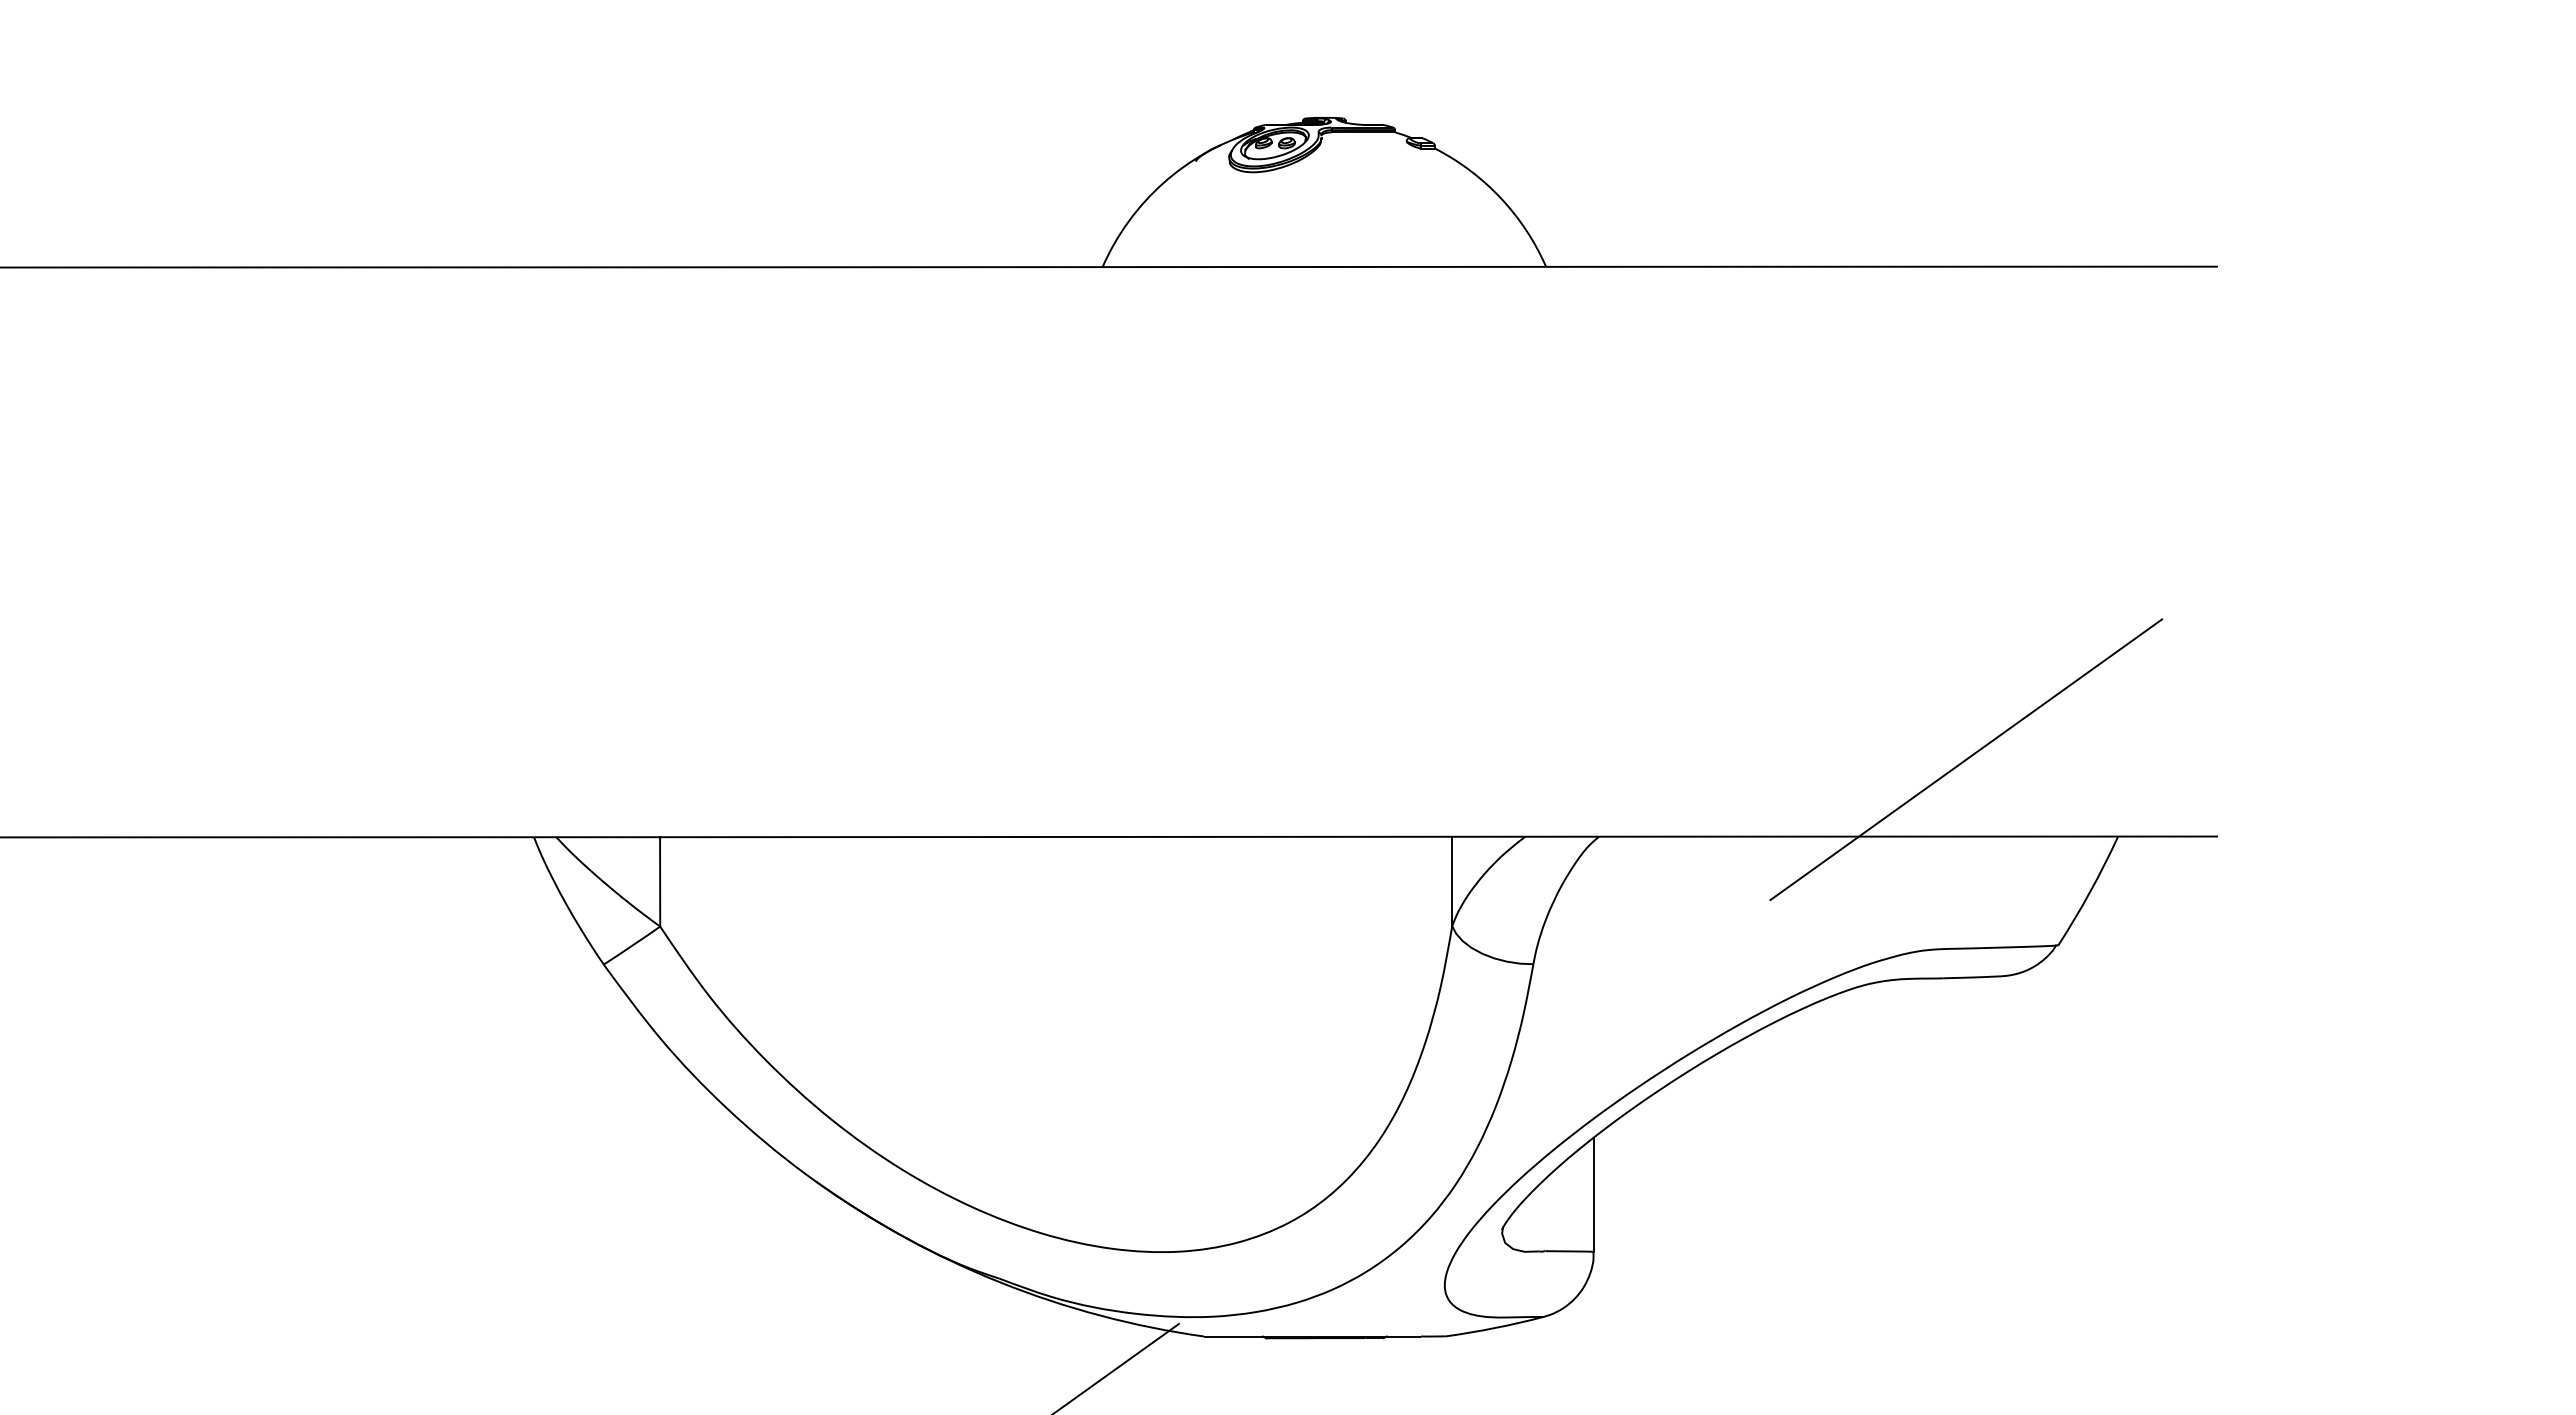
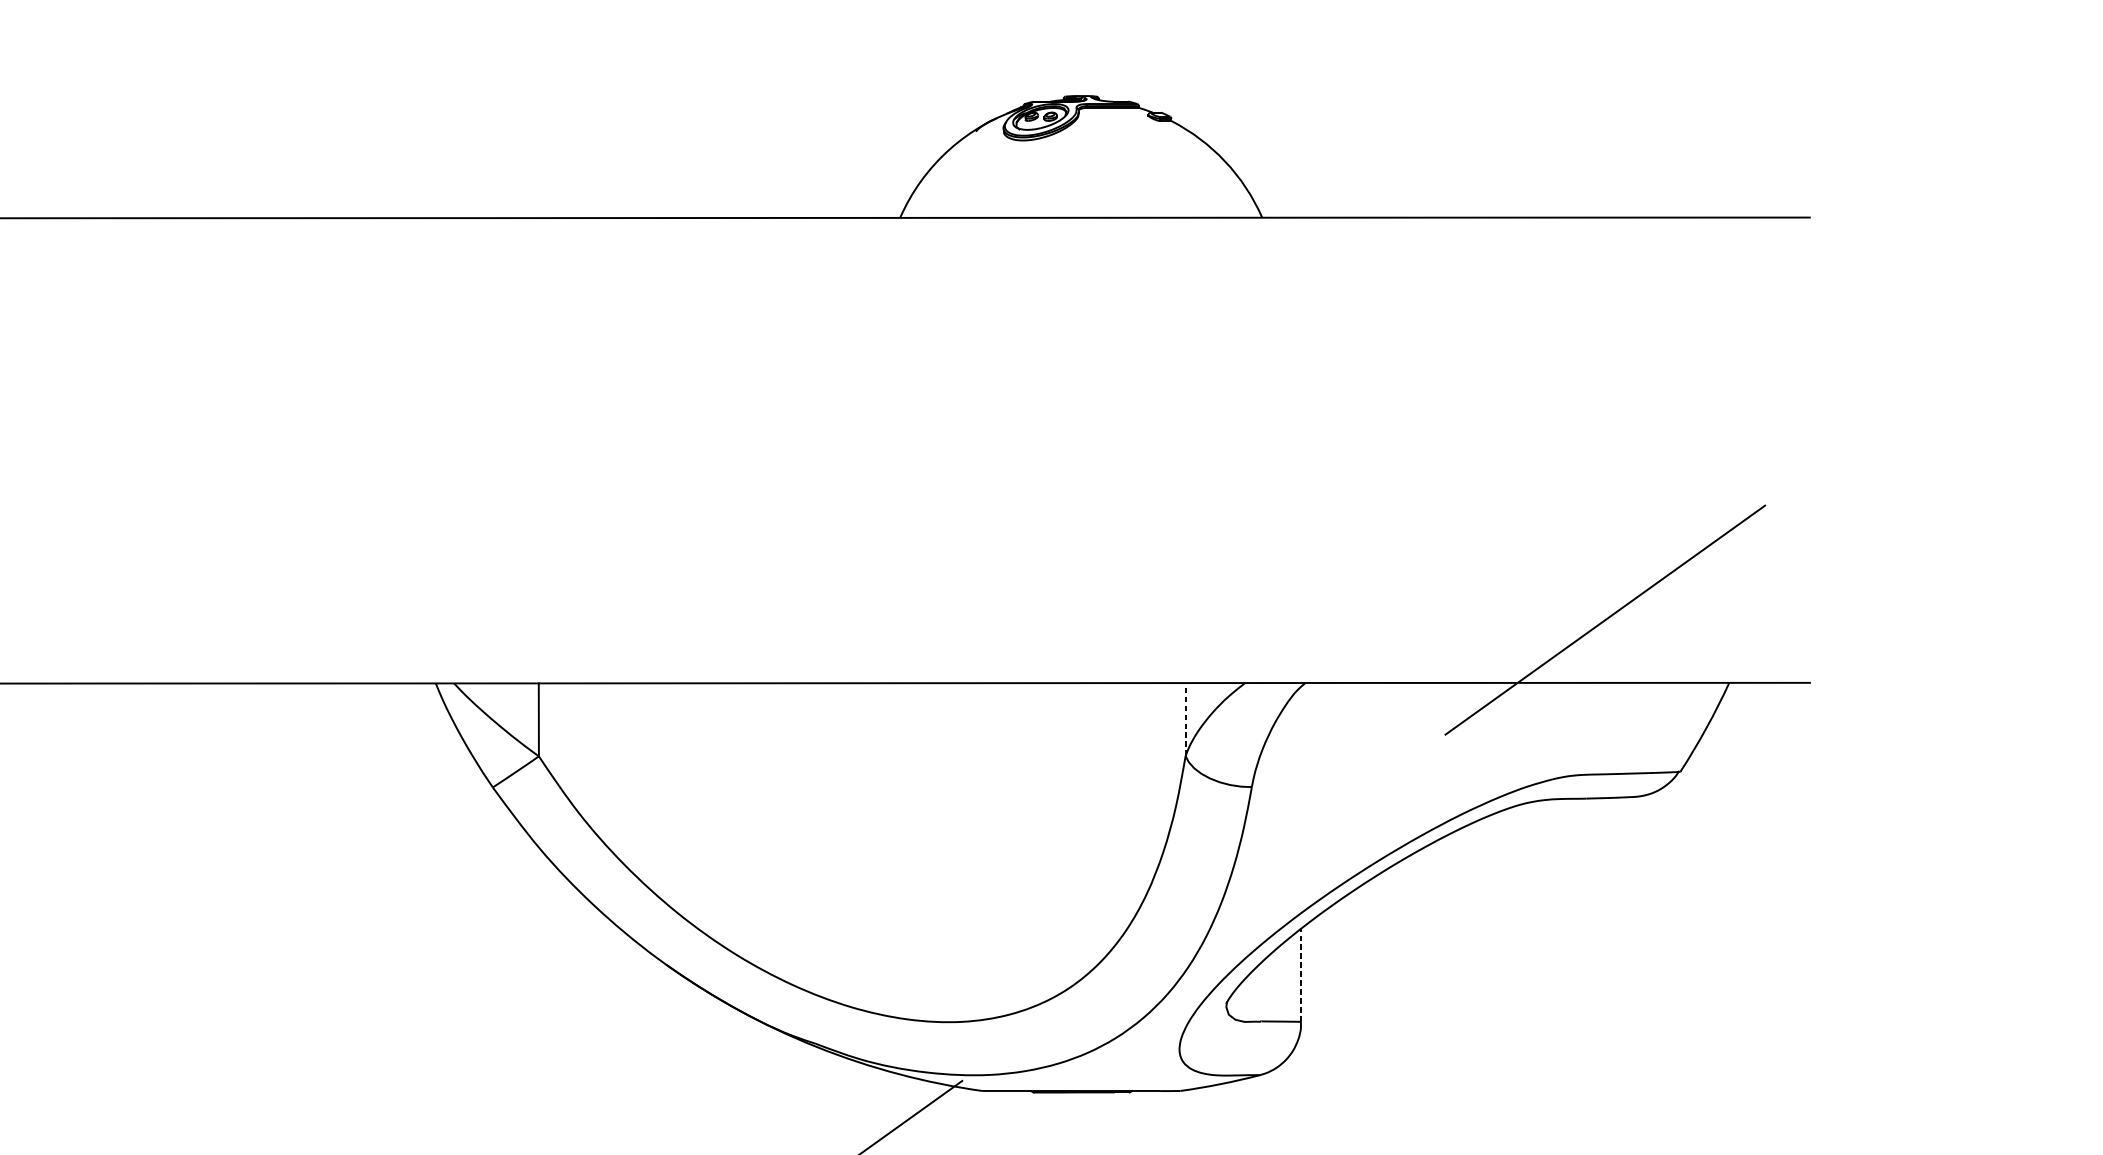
line: (1452, 881) -> (1185, 719), solid -> dashed
line: (1593, 1194) -> (1300, 975), solid -> dashed

